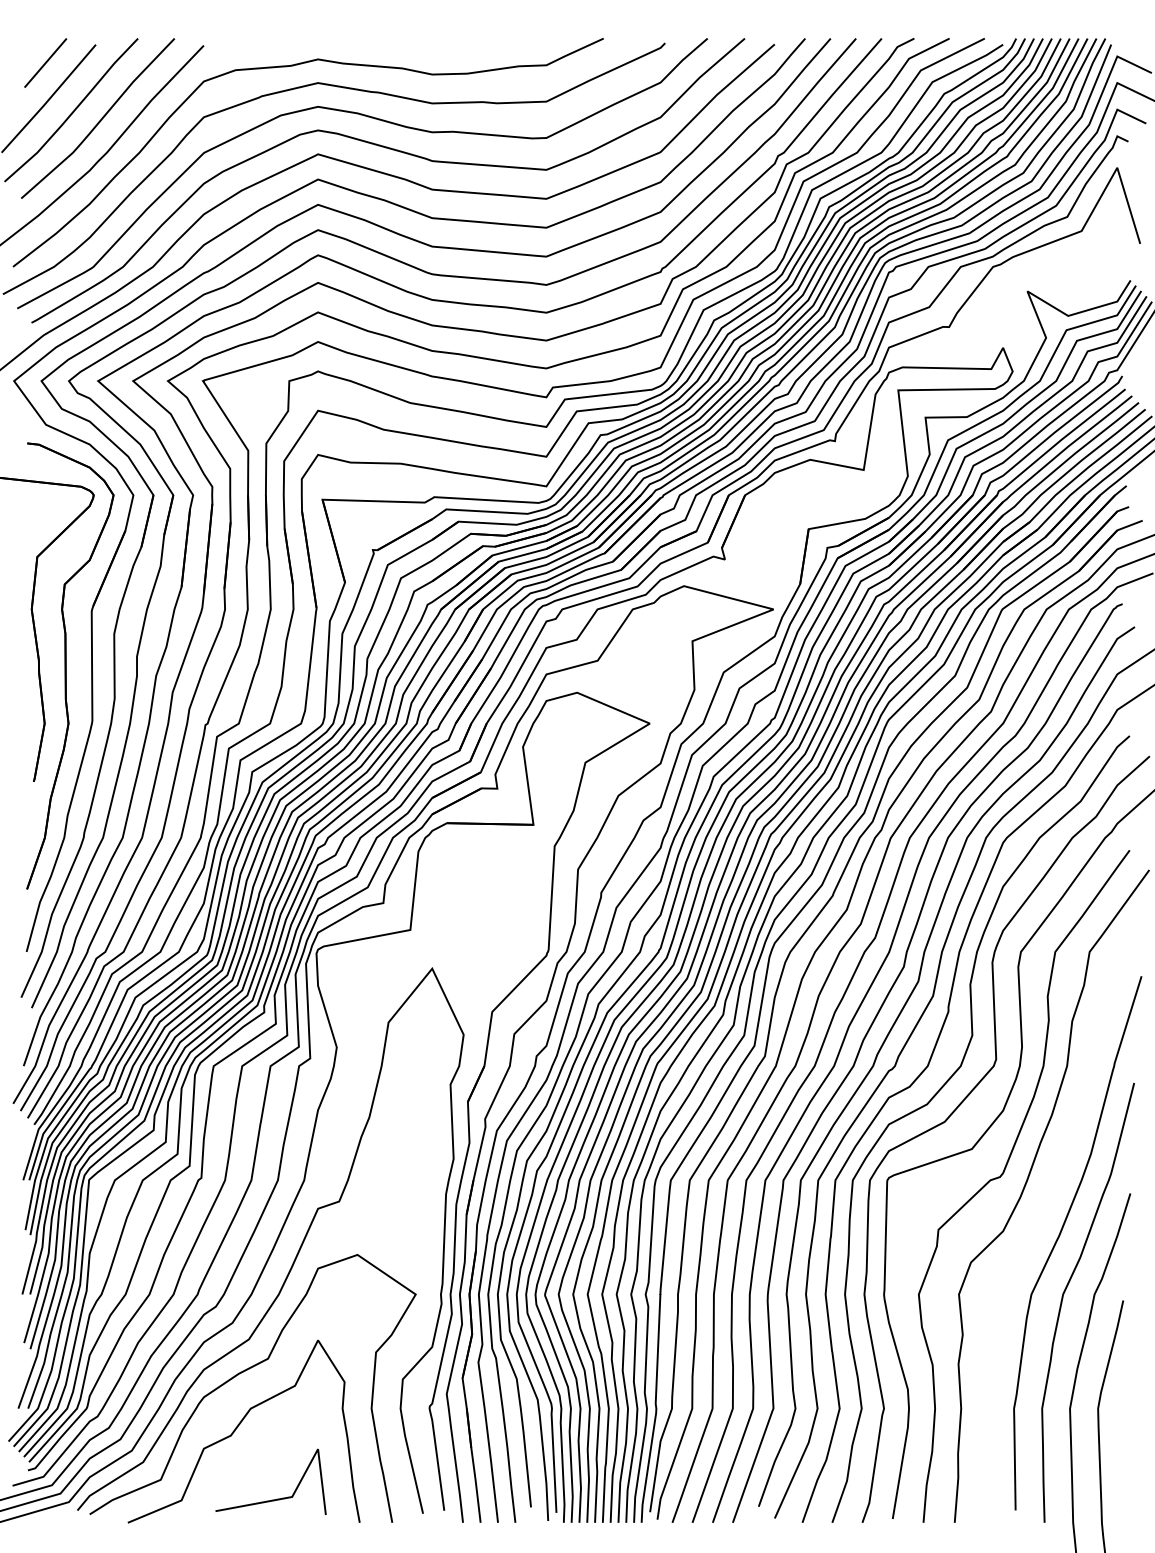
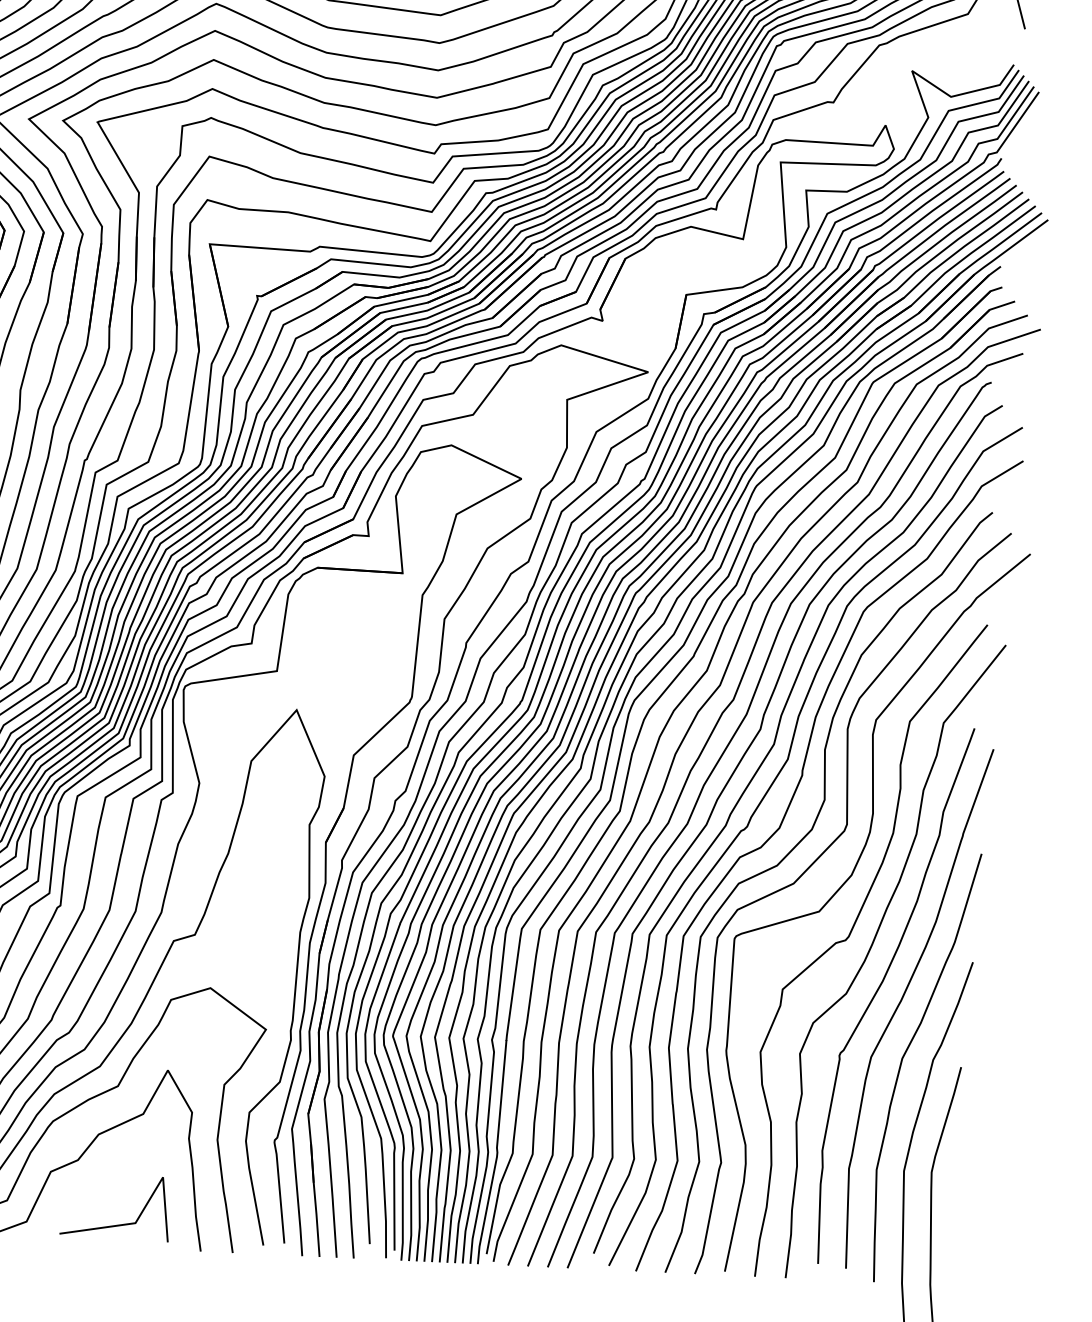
curve: (1037, 1223) -> (880, 987), added

